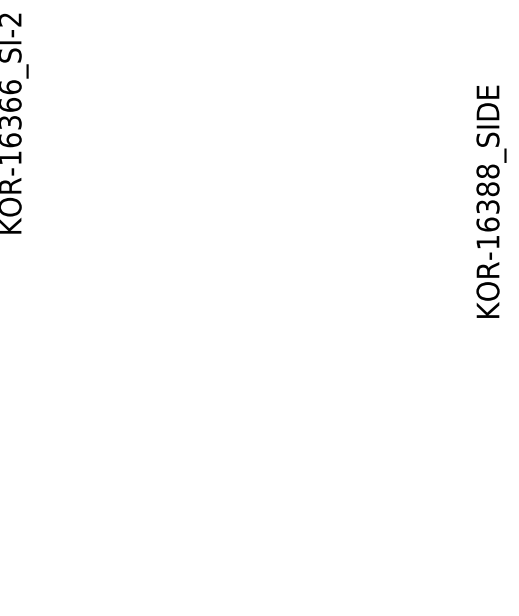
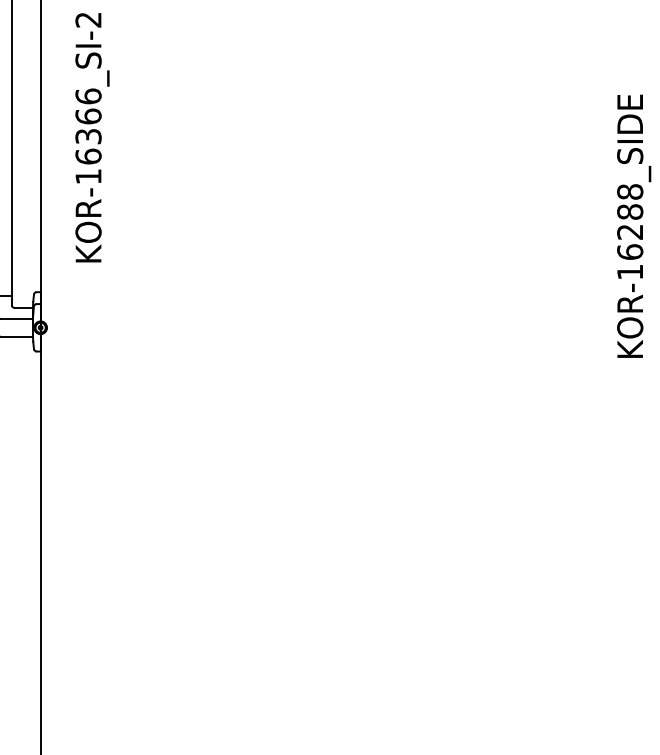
text: (488, 206) -> (630, 231), KOR-16388_SIDE -> KOR-16288_SIDE

